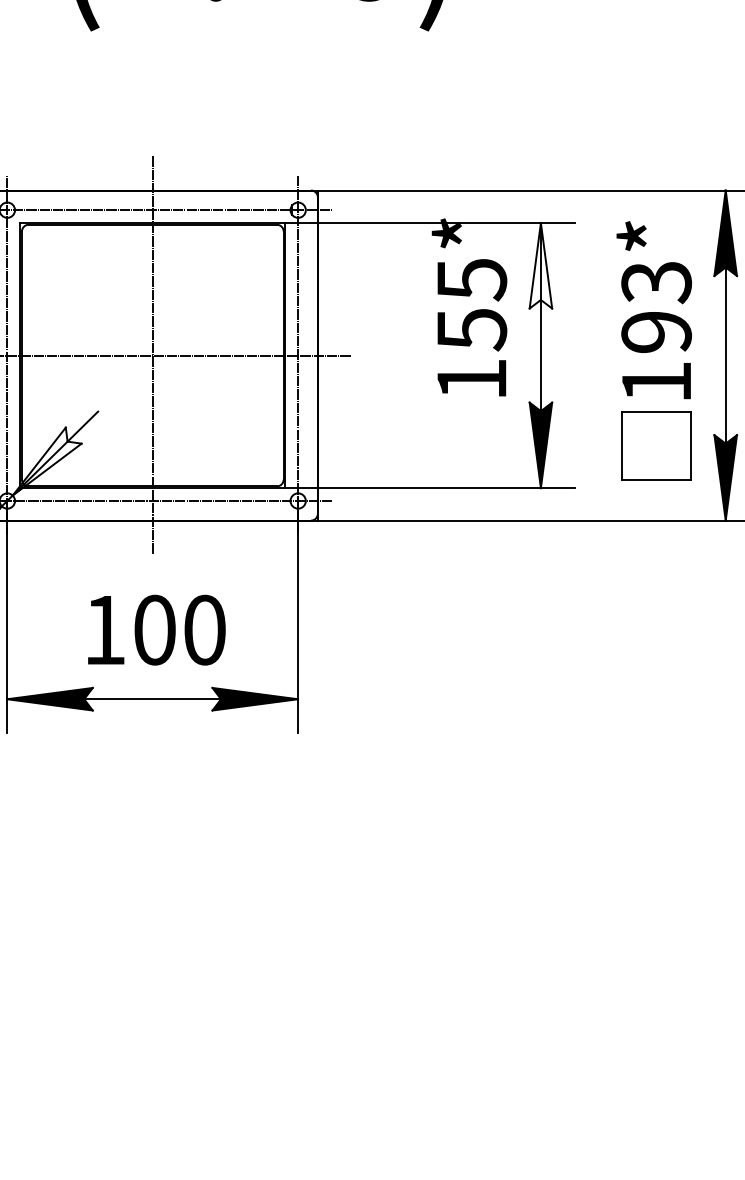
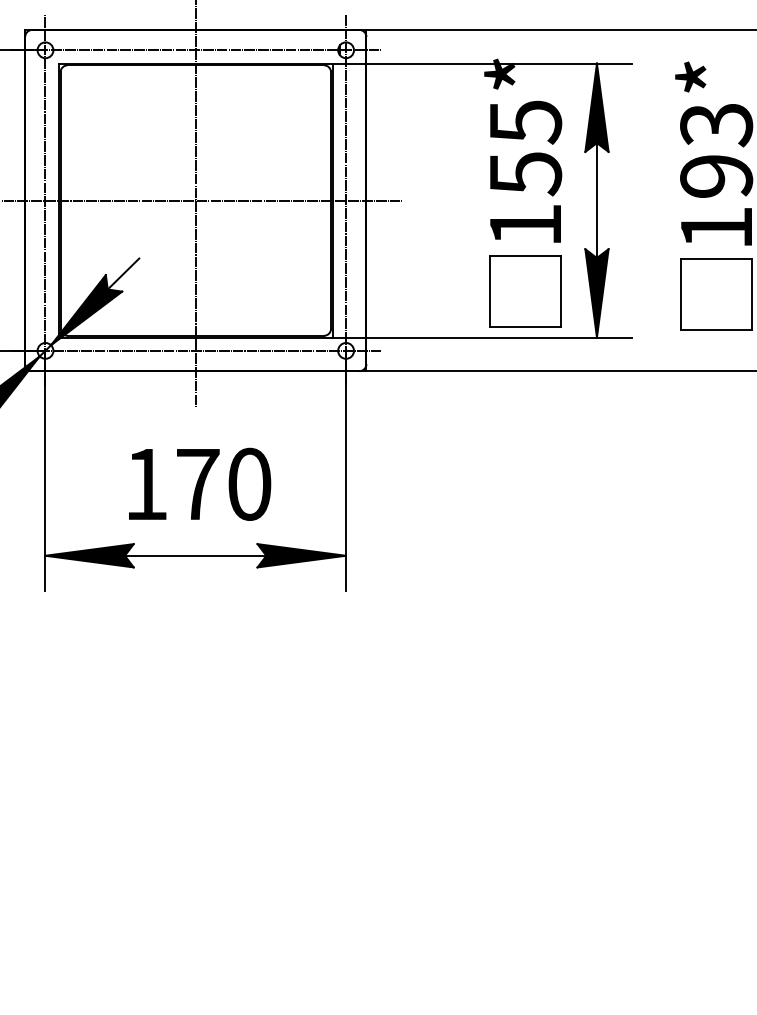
fill: (540, 265) -> (596, 107), added
part: (471, 443) -> (525, 291), added
fill: (46, 461) -> (85, 310), added
text: (154, 629) -> (197, 483), 100 -> 170

